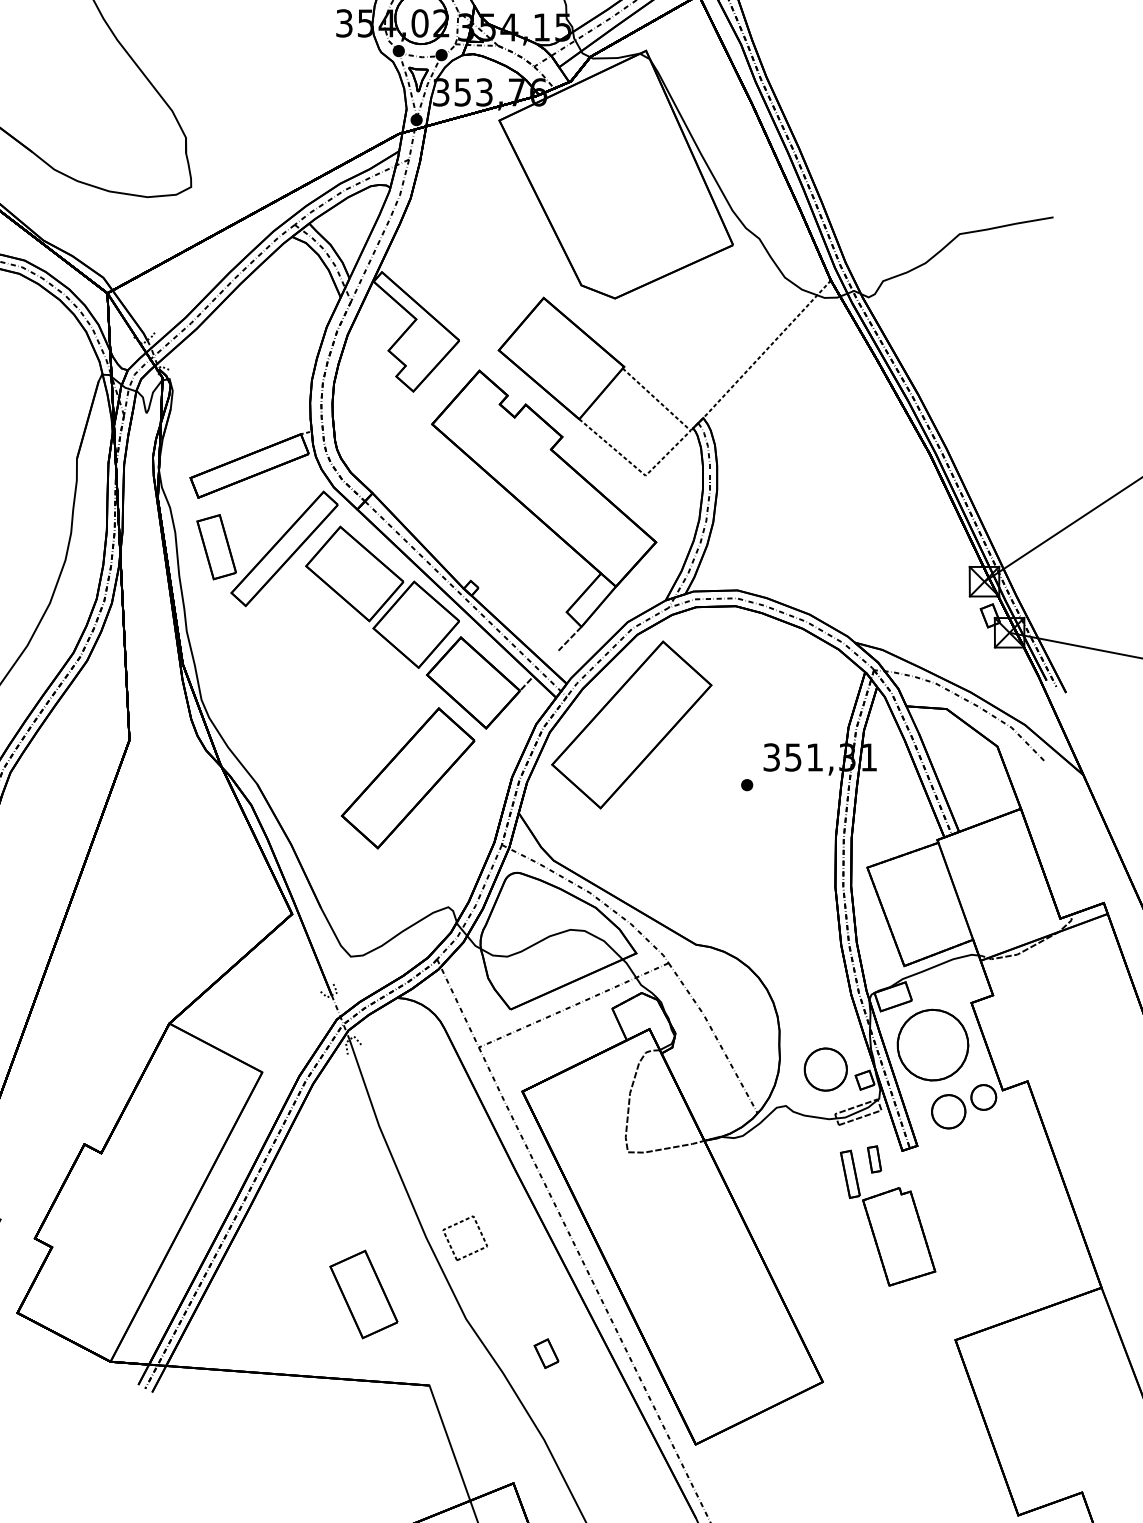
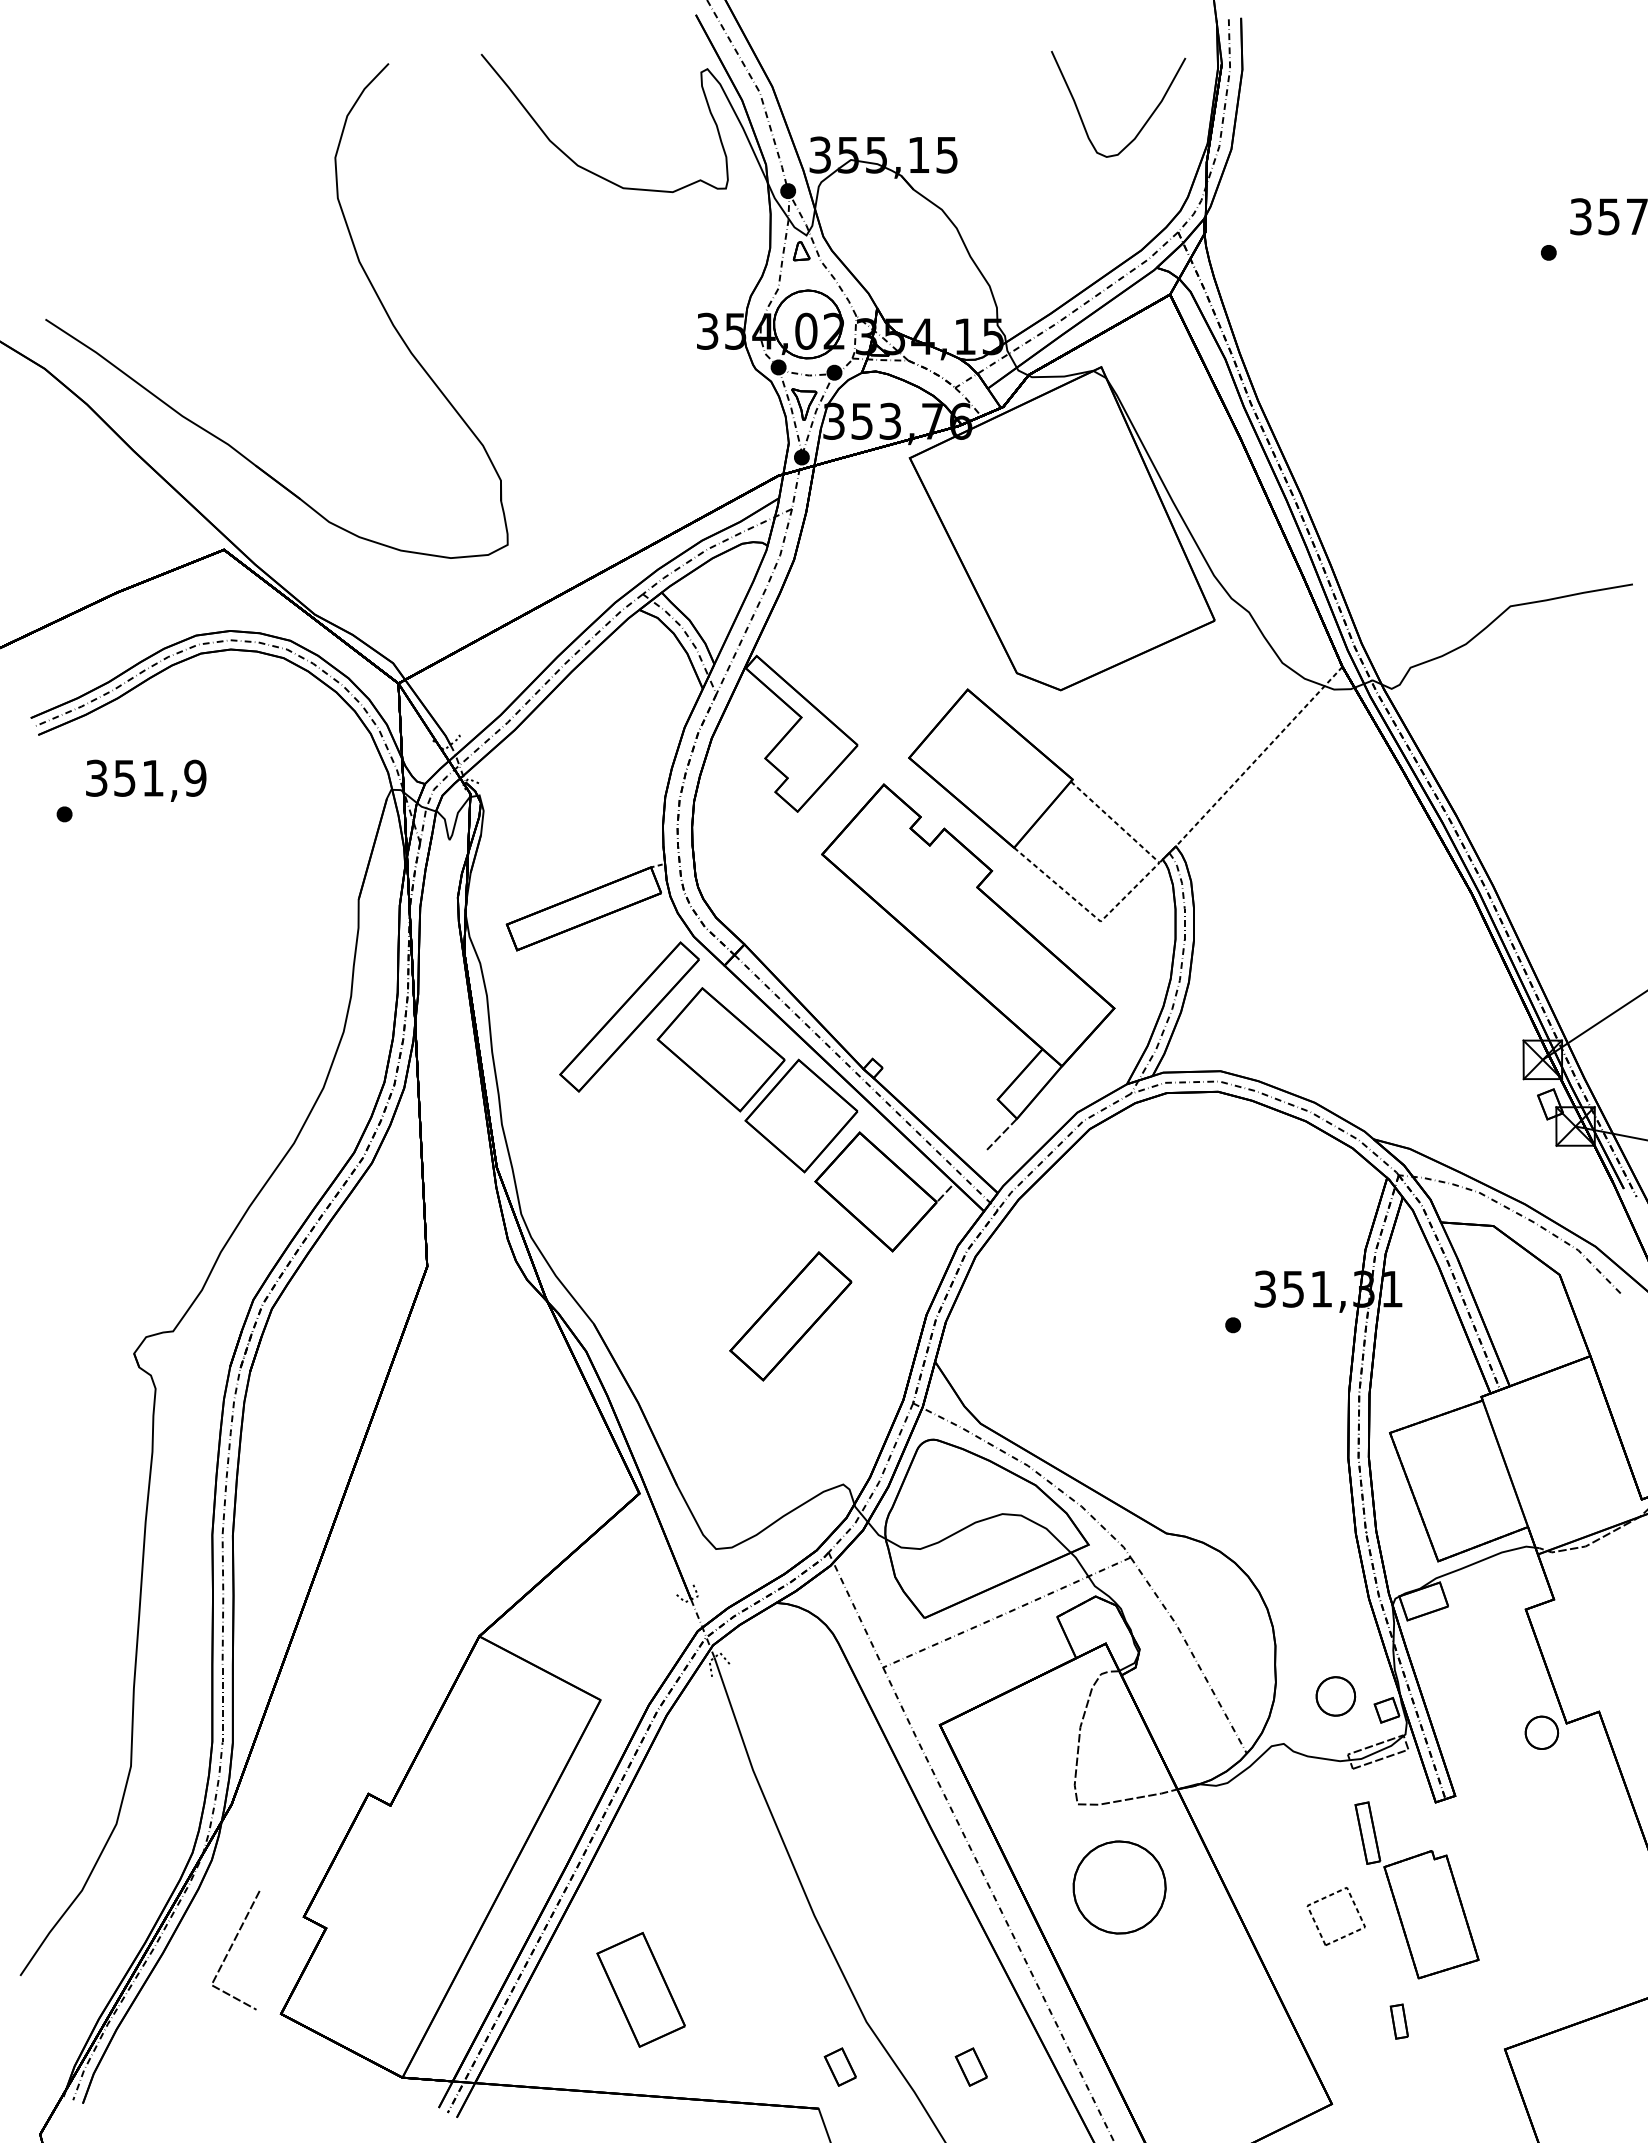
part: (216, 546) -> (540, 1014), removed
part: (631, 724) -> (1082, 1246), removed
part: (407, 778) -> (790, 1316), size x0.7
part: (932, 1045) -> (1119, 1887), moved
part: (825, 1069) -> (1335, 1696), size x0.7
part: (948, 1111) -> (1495, 1751), removed
part: (873, 1159) -> (1398, 2021), moved
part: (457, 1224) -> (1326, 1898), moved
part: (363, 1294) -> (640, 1989), moved
part: (445, 1353) -> (839, 2066), added

